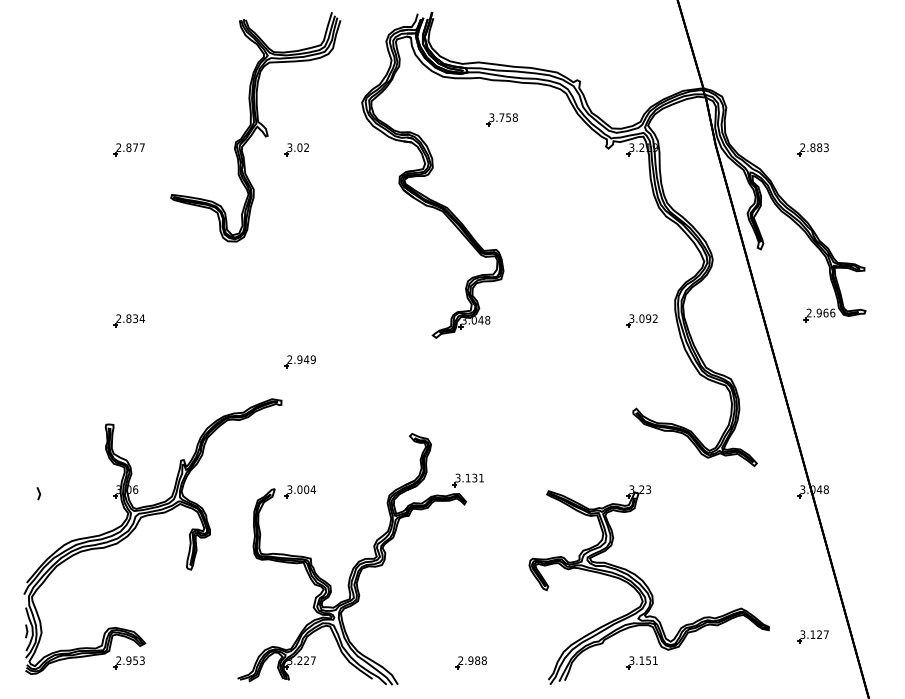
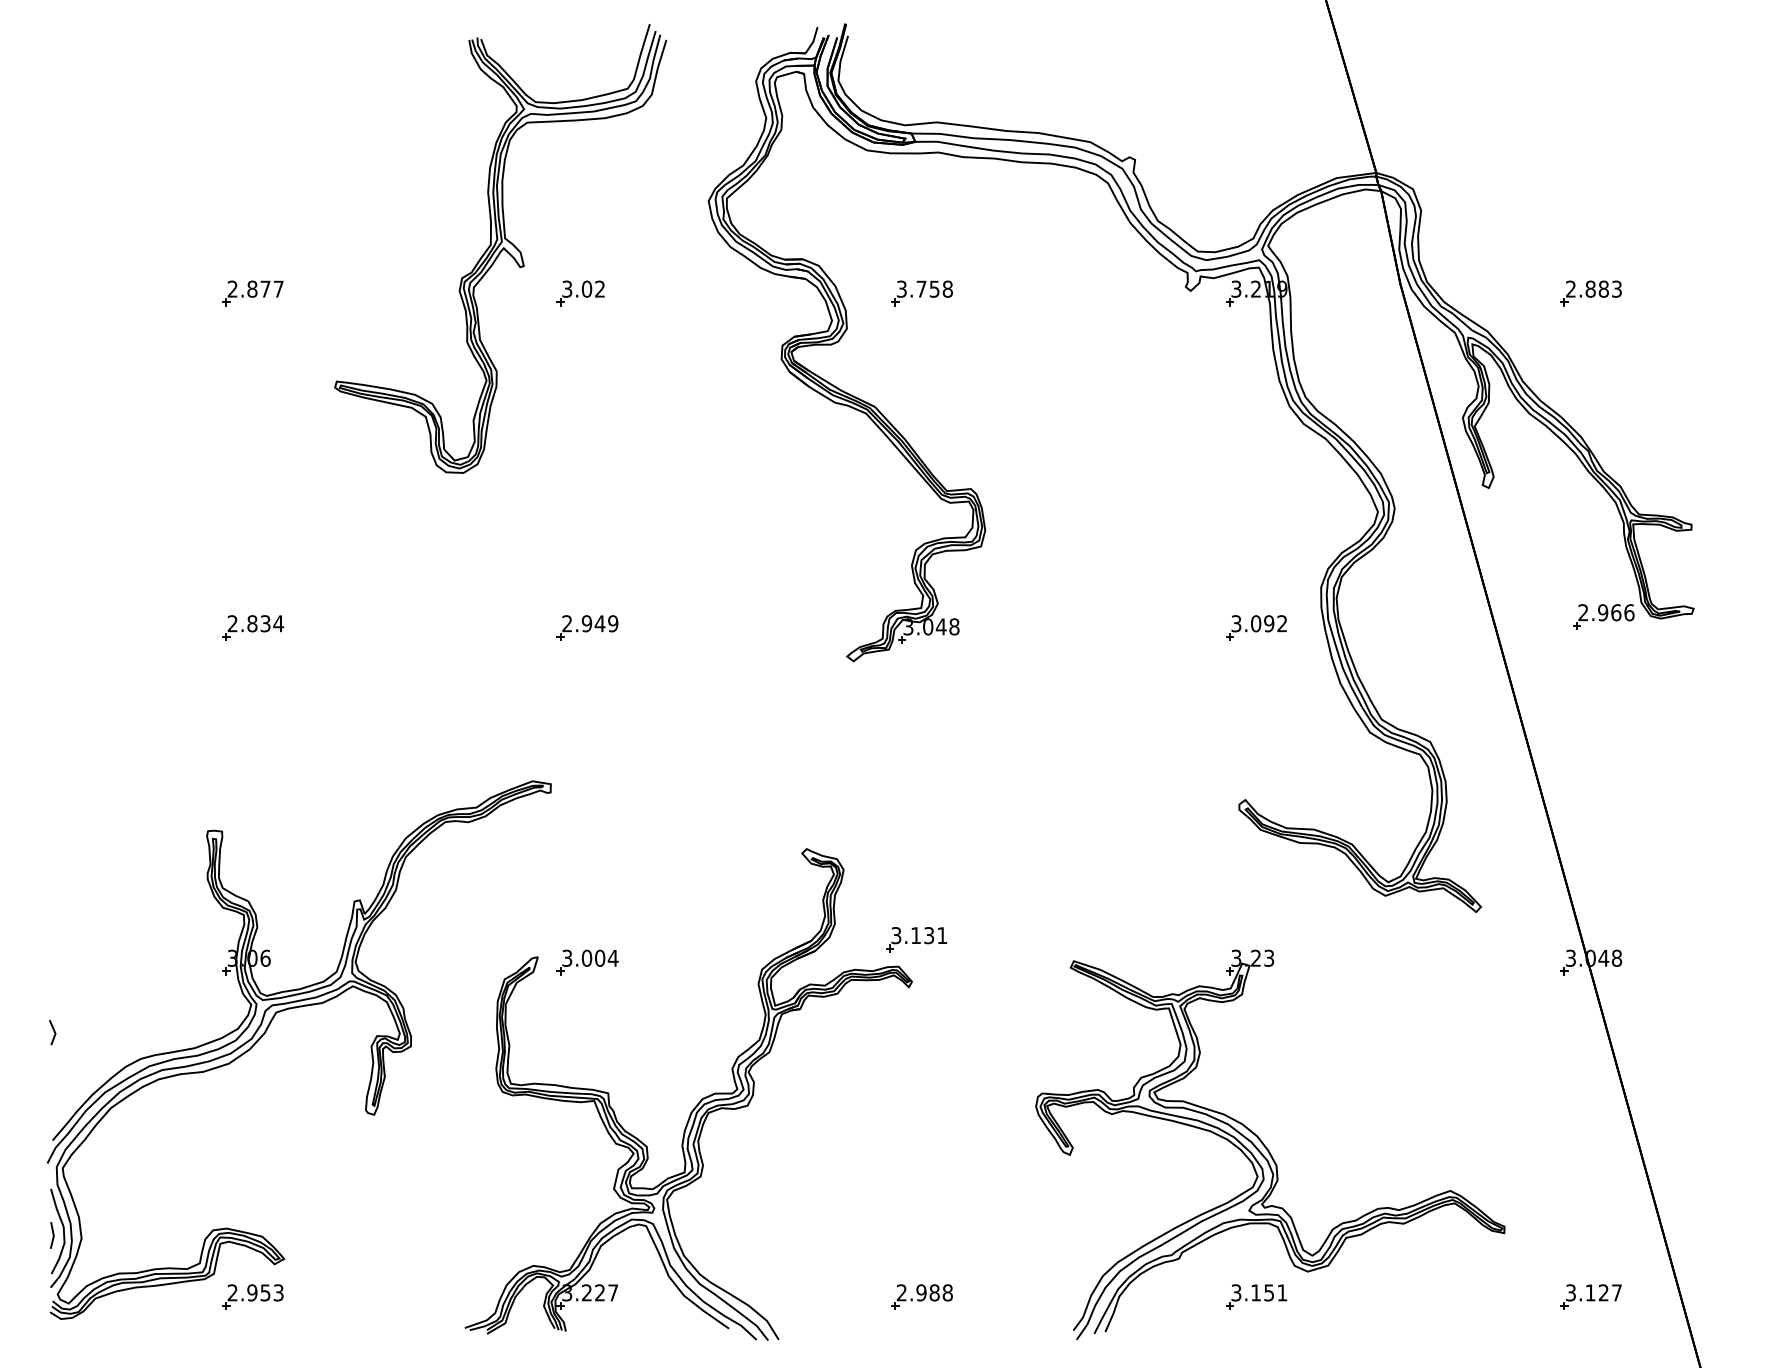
part: (501, 119) -> (920, 292), moved
part: (299, 361) -> (586, 627), moved
line: (38, 492) -> (52, 1030), moved
part: (812, 636) -> (1589, 1296), moved

